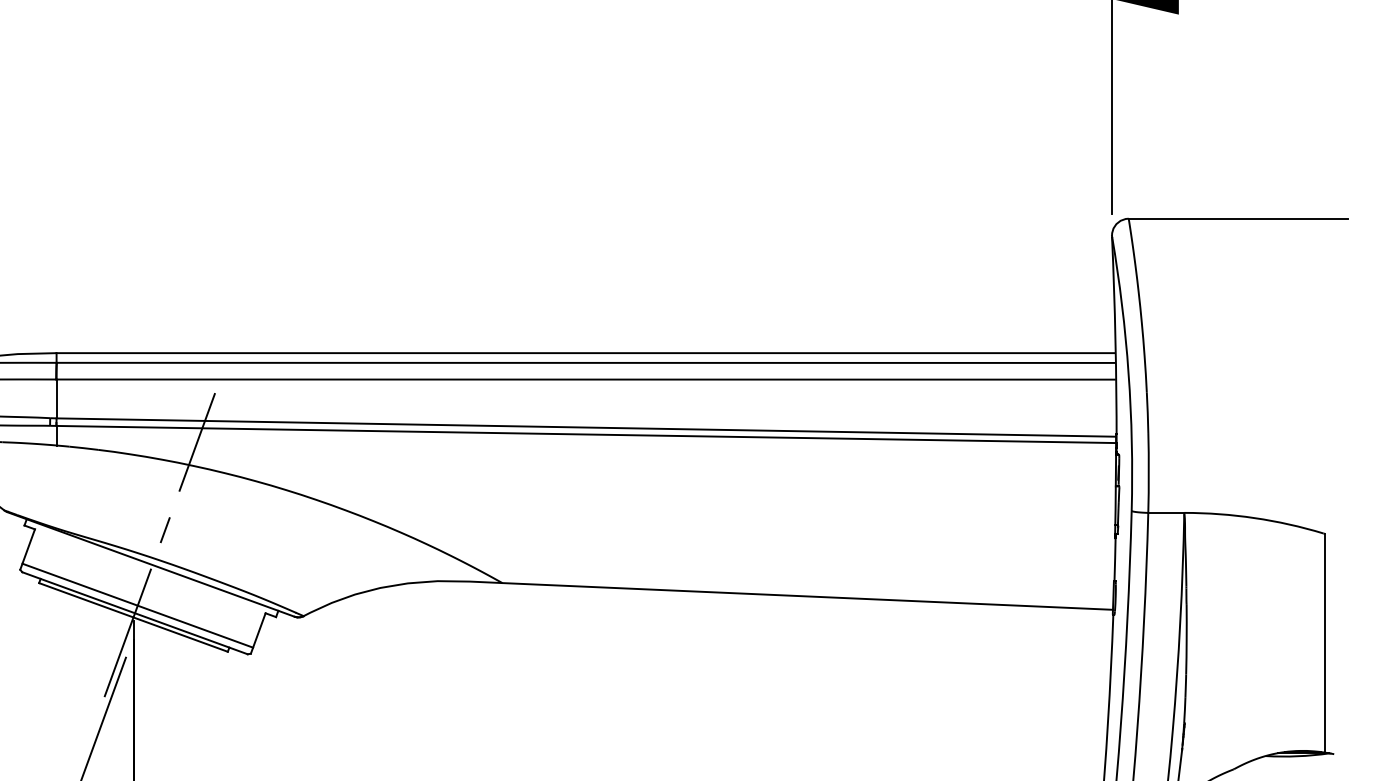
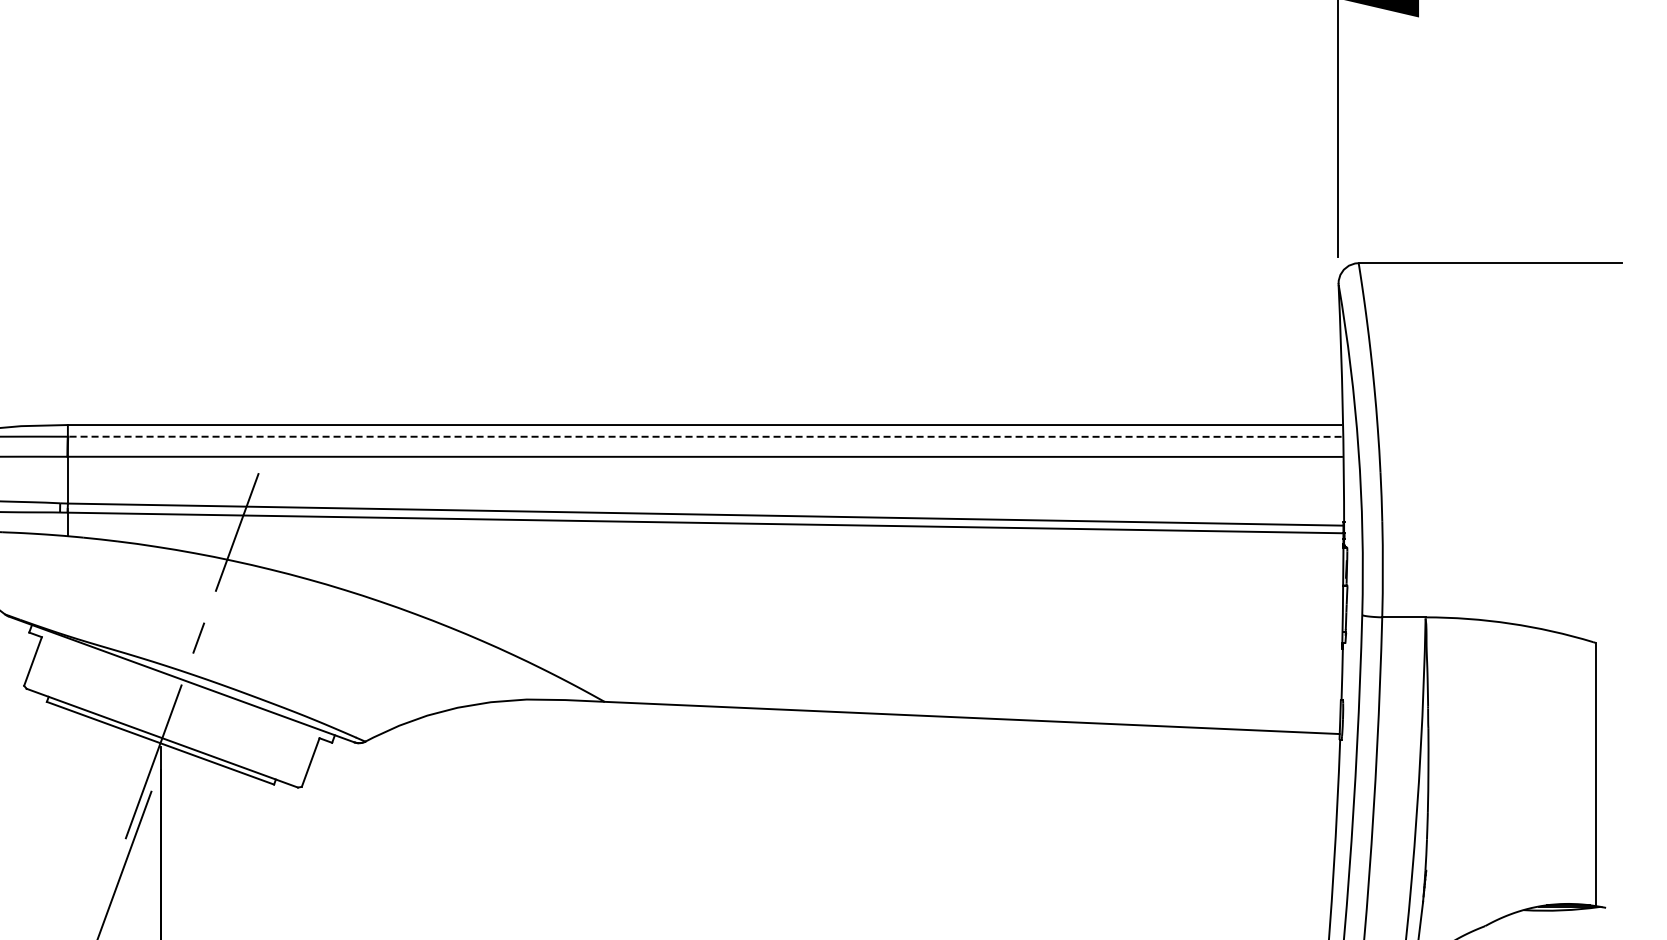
line: (585, 362) -> (704, 436), solid -> dashed
line: (137, 605) -> (165, 728), removed

